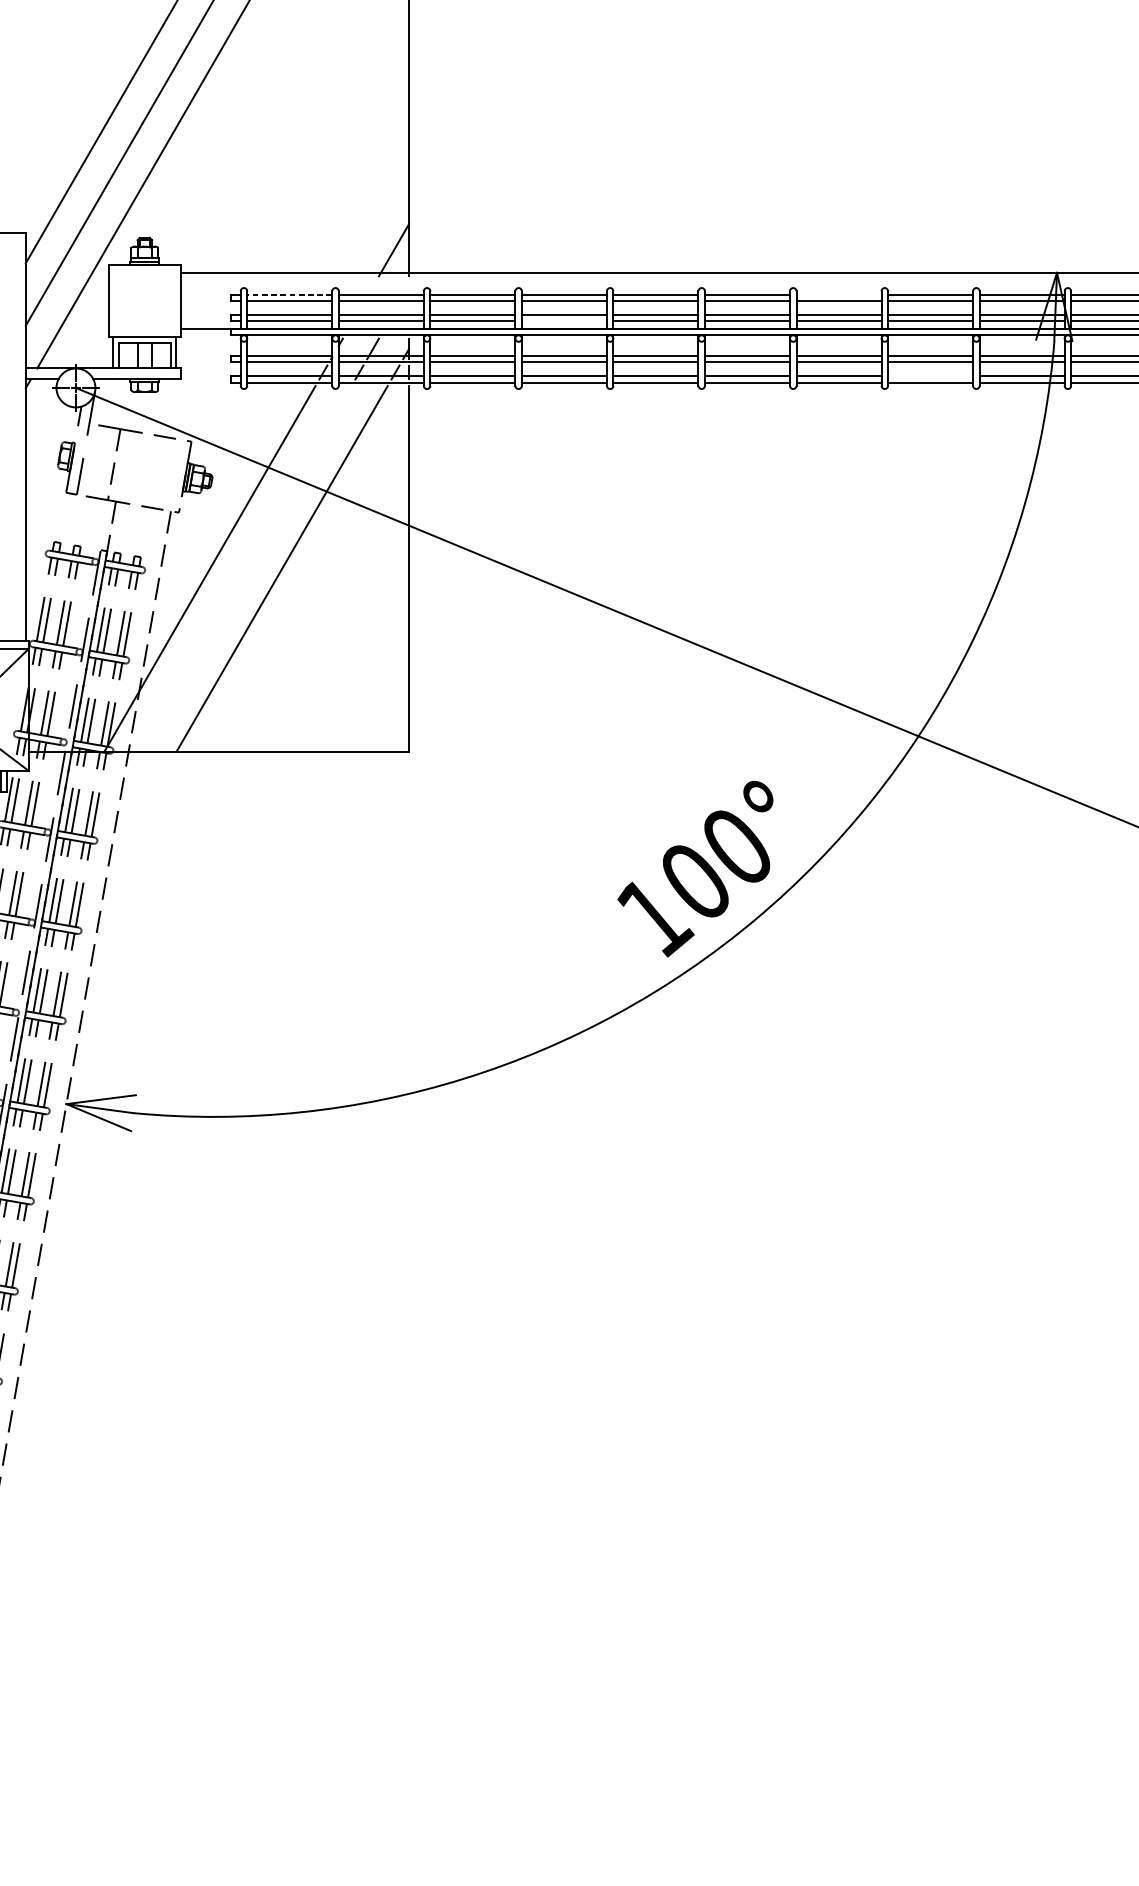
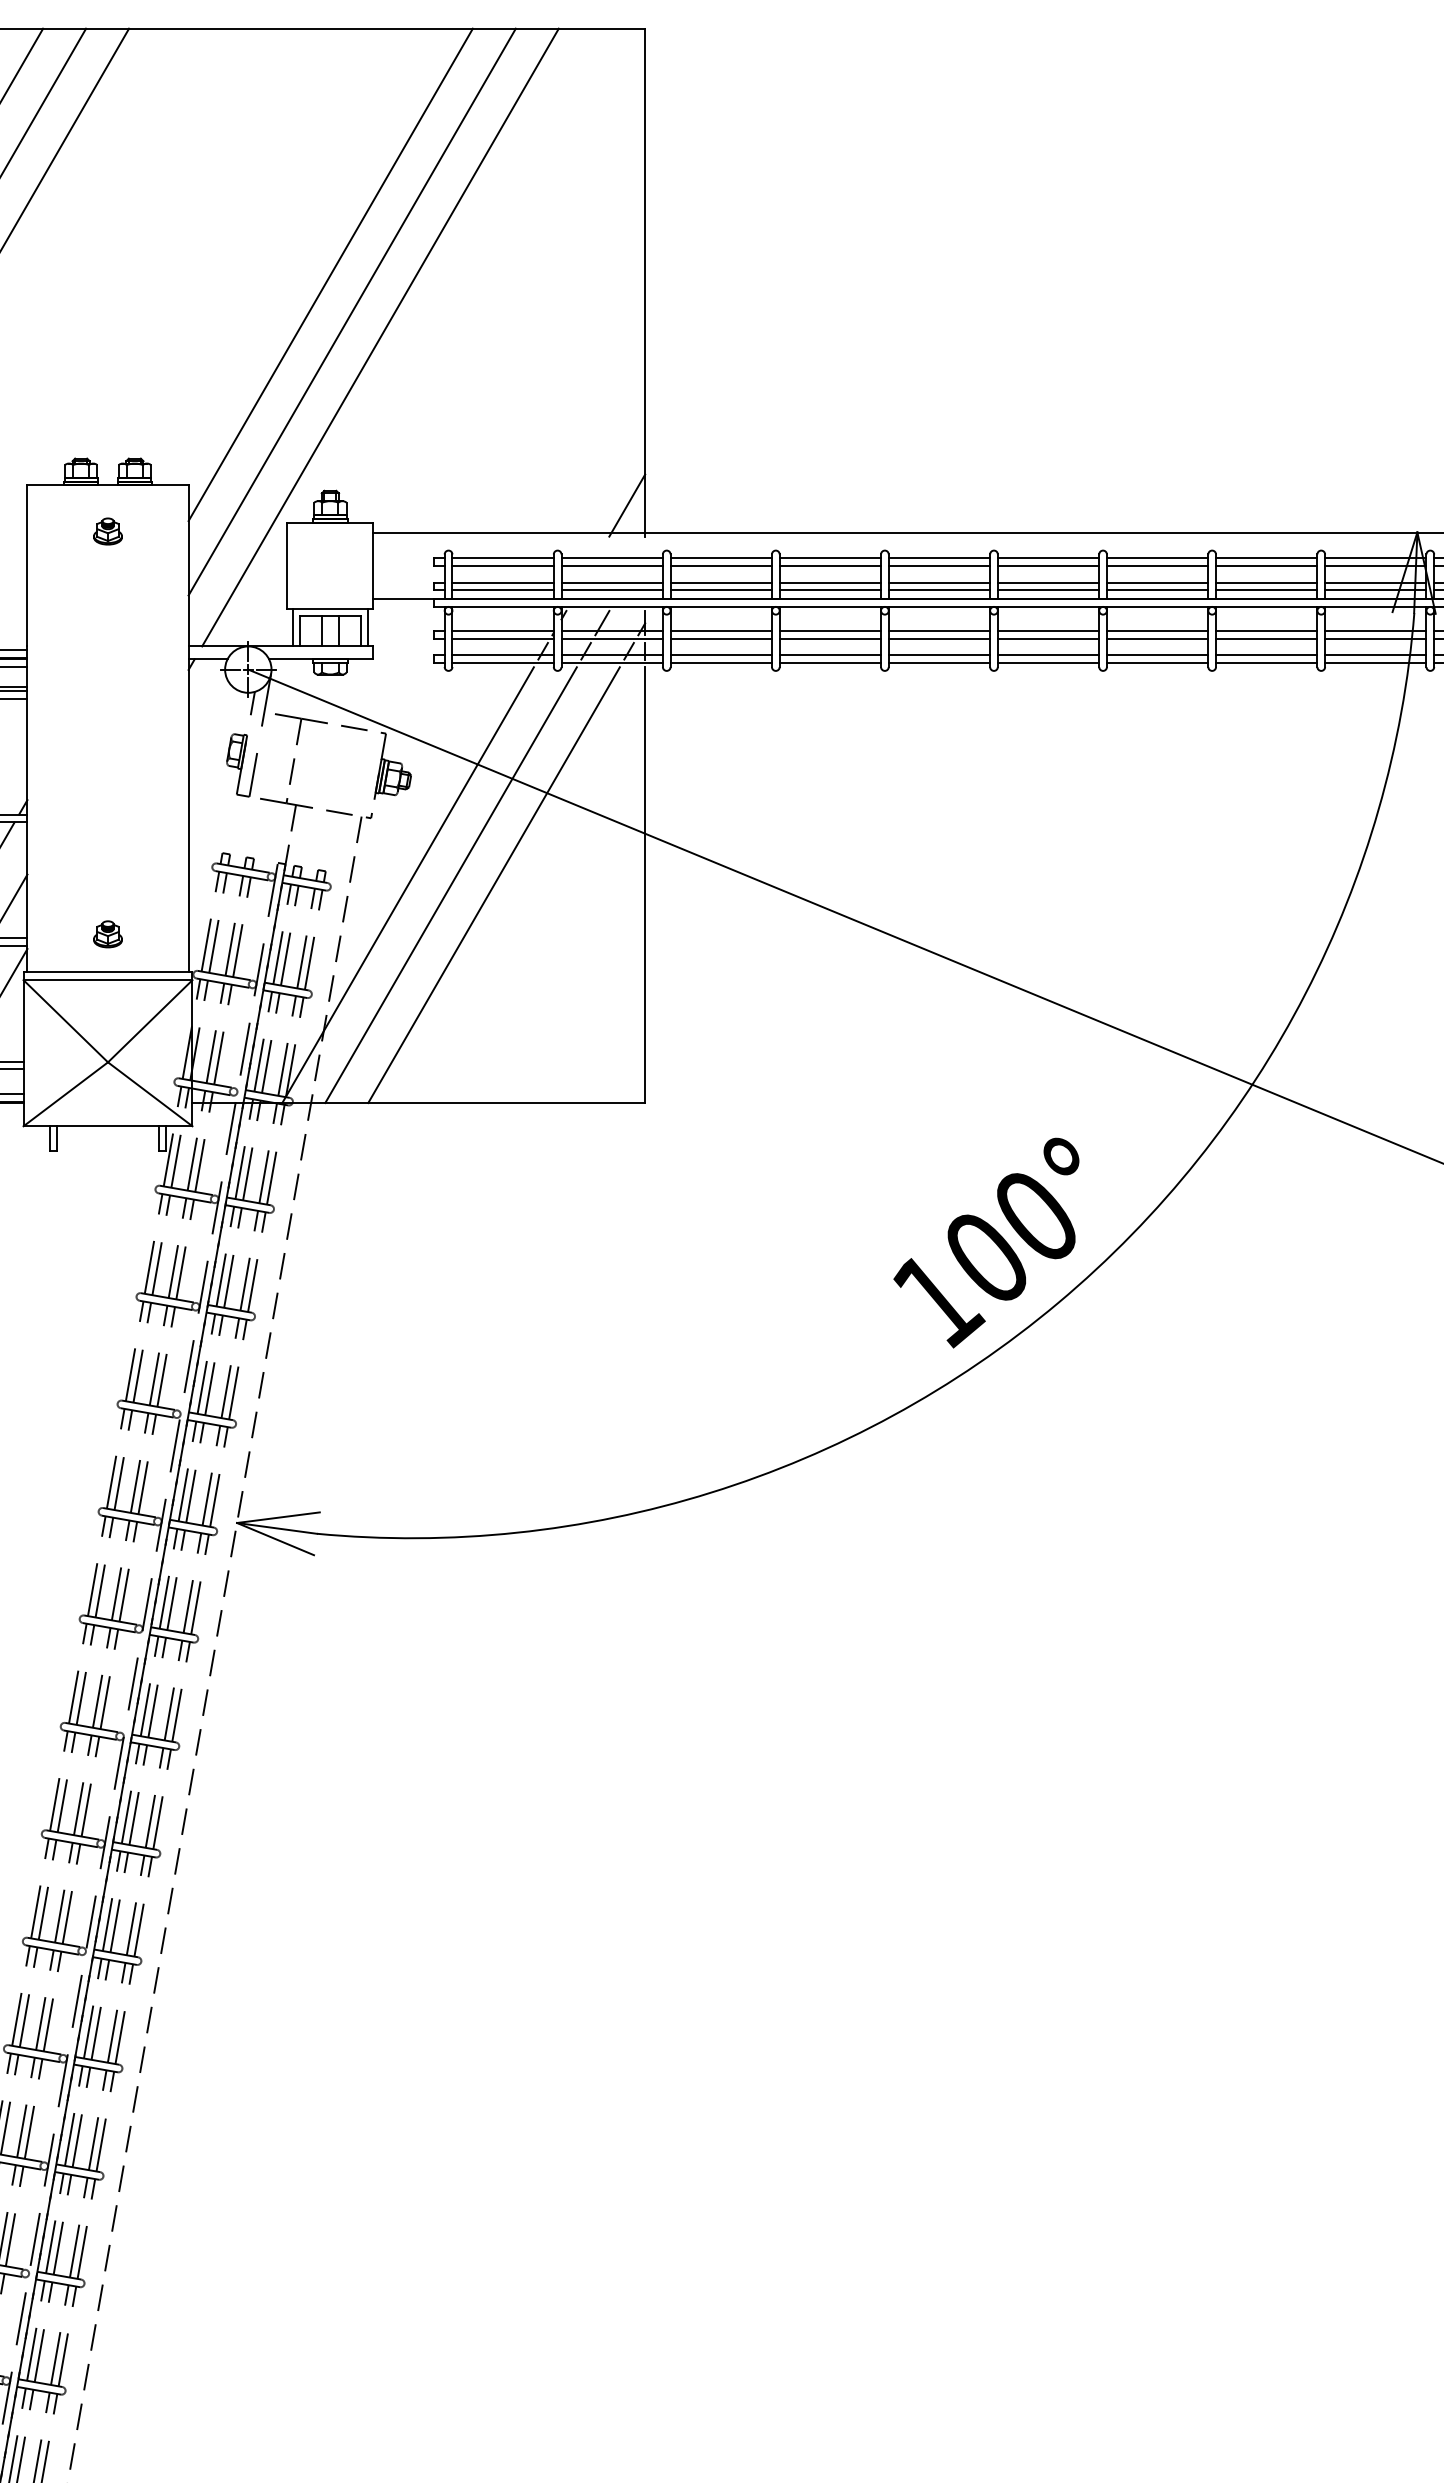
line: (290, 294) -> (503, 558), dashed -> solid
line: (838, 294) -> (1157, 558), added
line: (564, 321) -> (830, 590), added
line: (930, 376) -> (1266, 655), added
line: (245, 569) -> (450, 885), added

